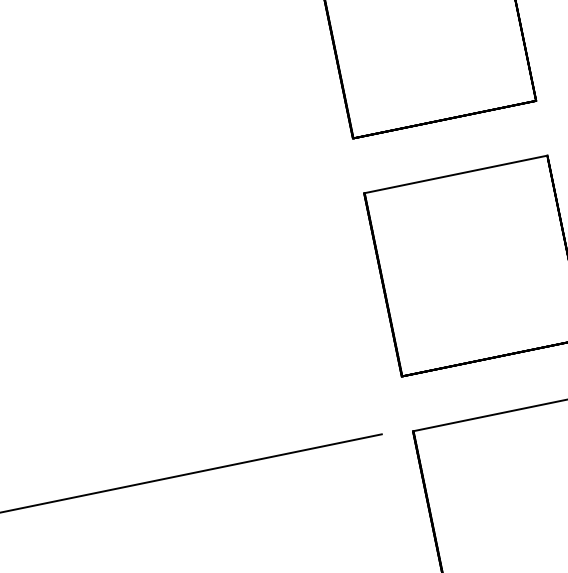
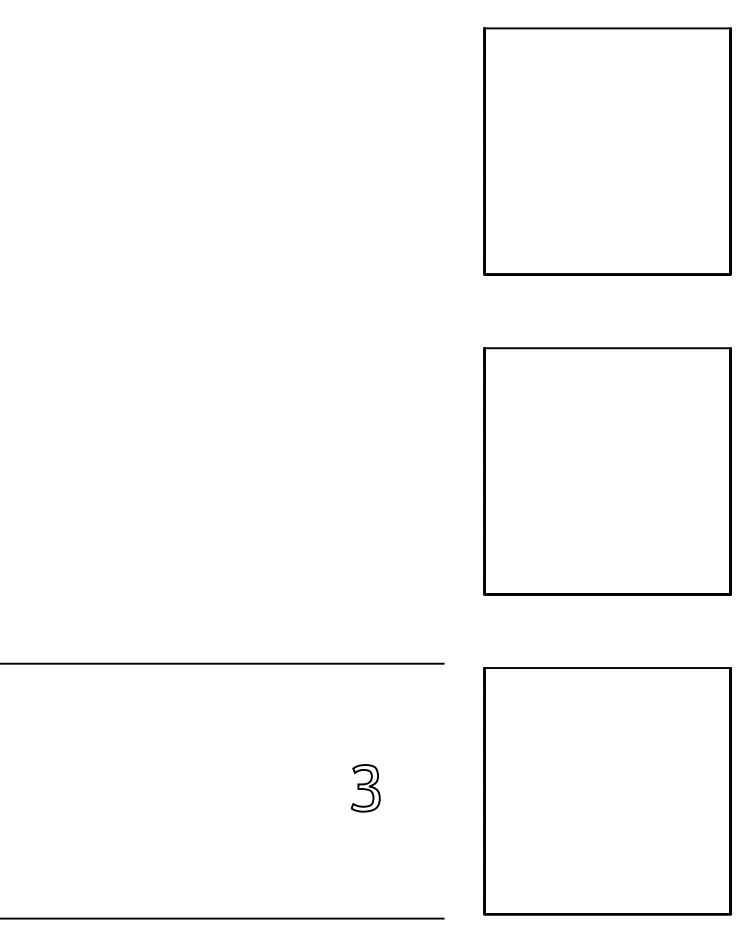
part: (342, 539) -> (365, 788), added

